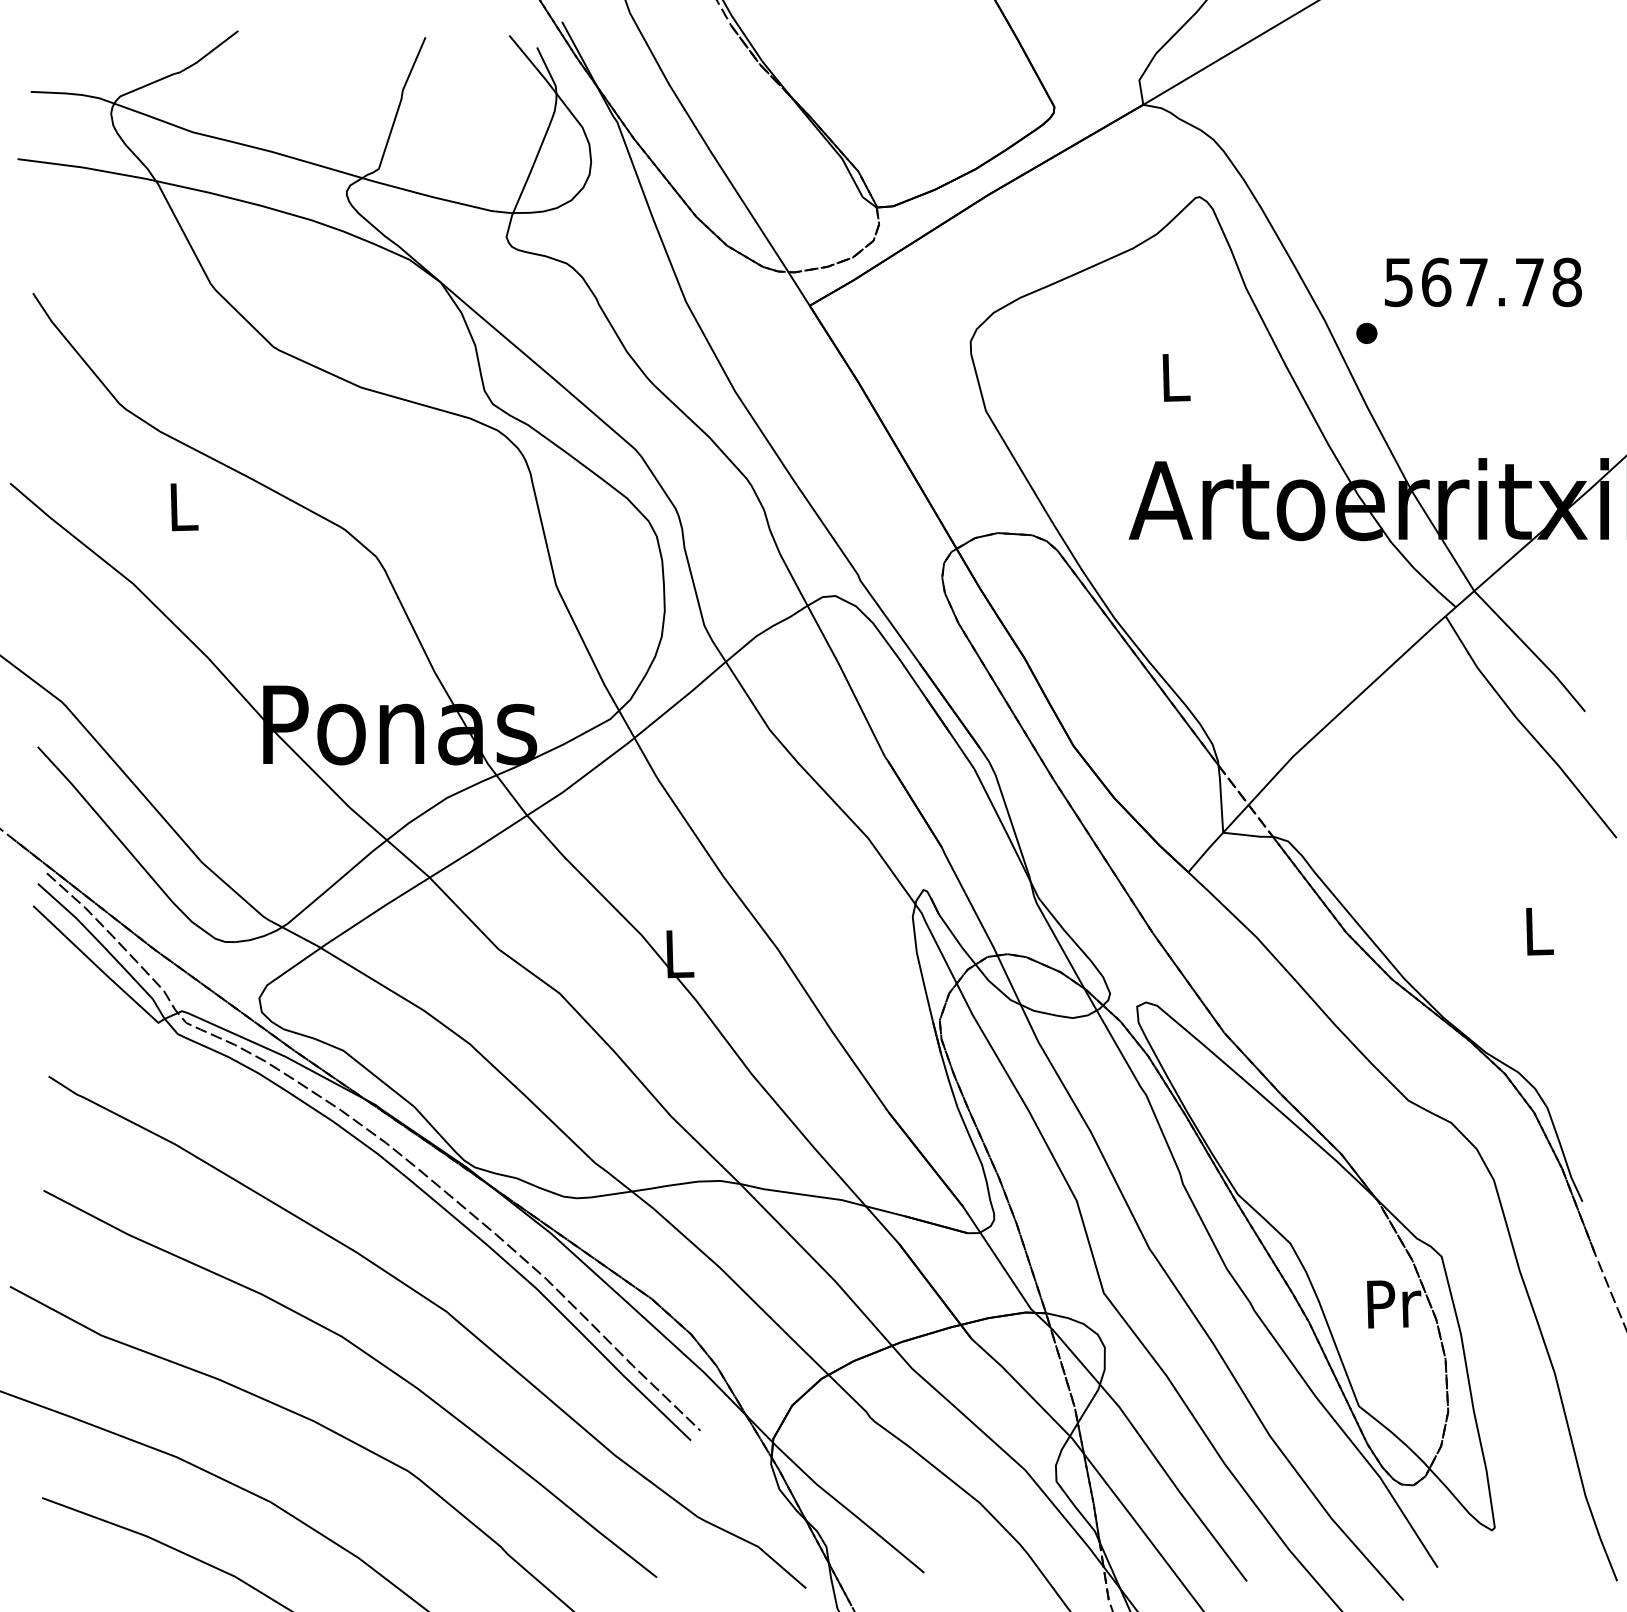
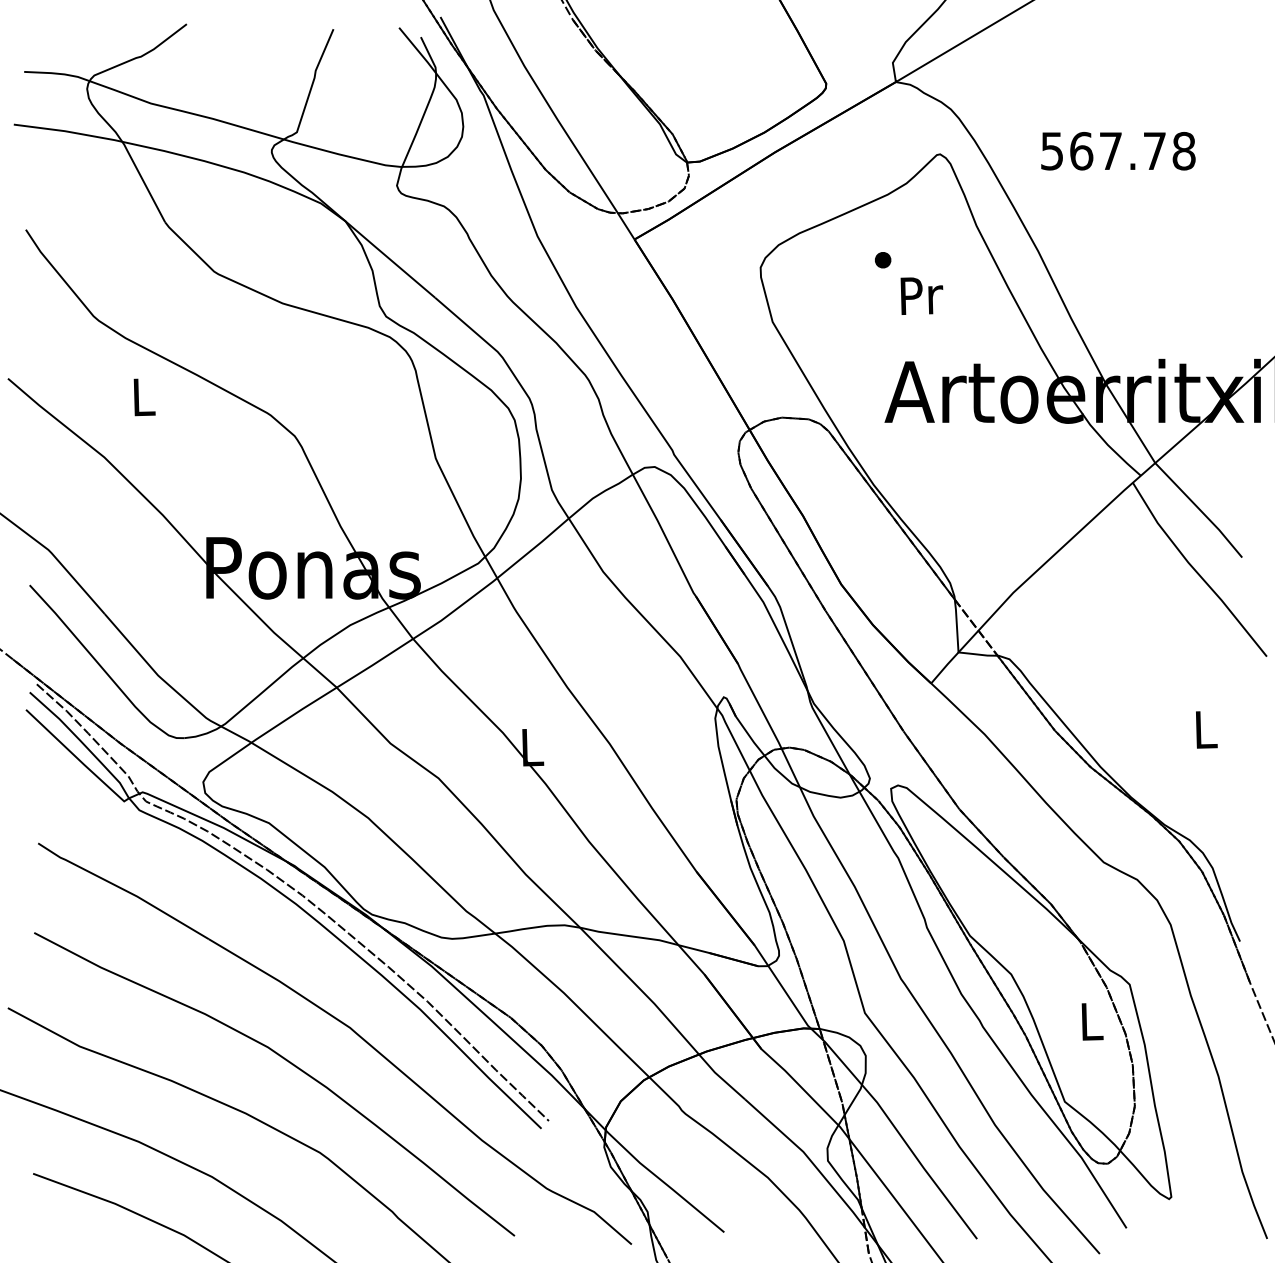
text: (1483, 282) -> (1118, 151), moved
part: (1367, 333) -> (883, 260), moved
text: (1175, 377) -> (921, 295), L -> Pr
text: (1394, 1303) -> (1092, 1021), Pr -> L

